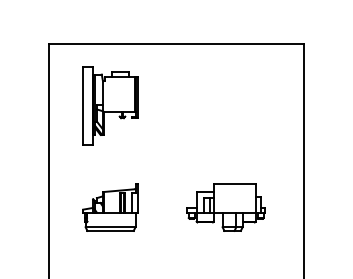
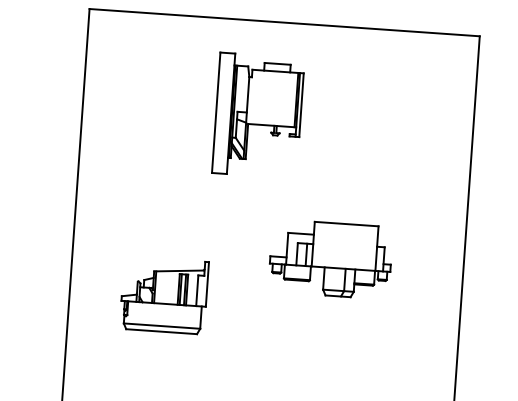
part: (110, 105) -> (258, 114), moved
part: (110, 207) -> (164, 295), moved
part: (225, 207) -> (329, 259), moved

